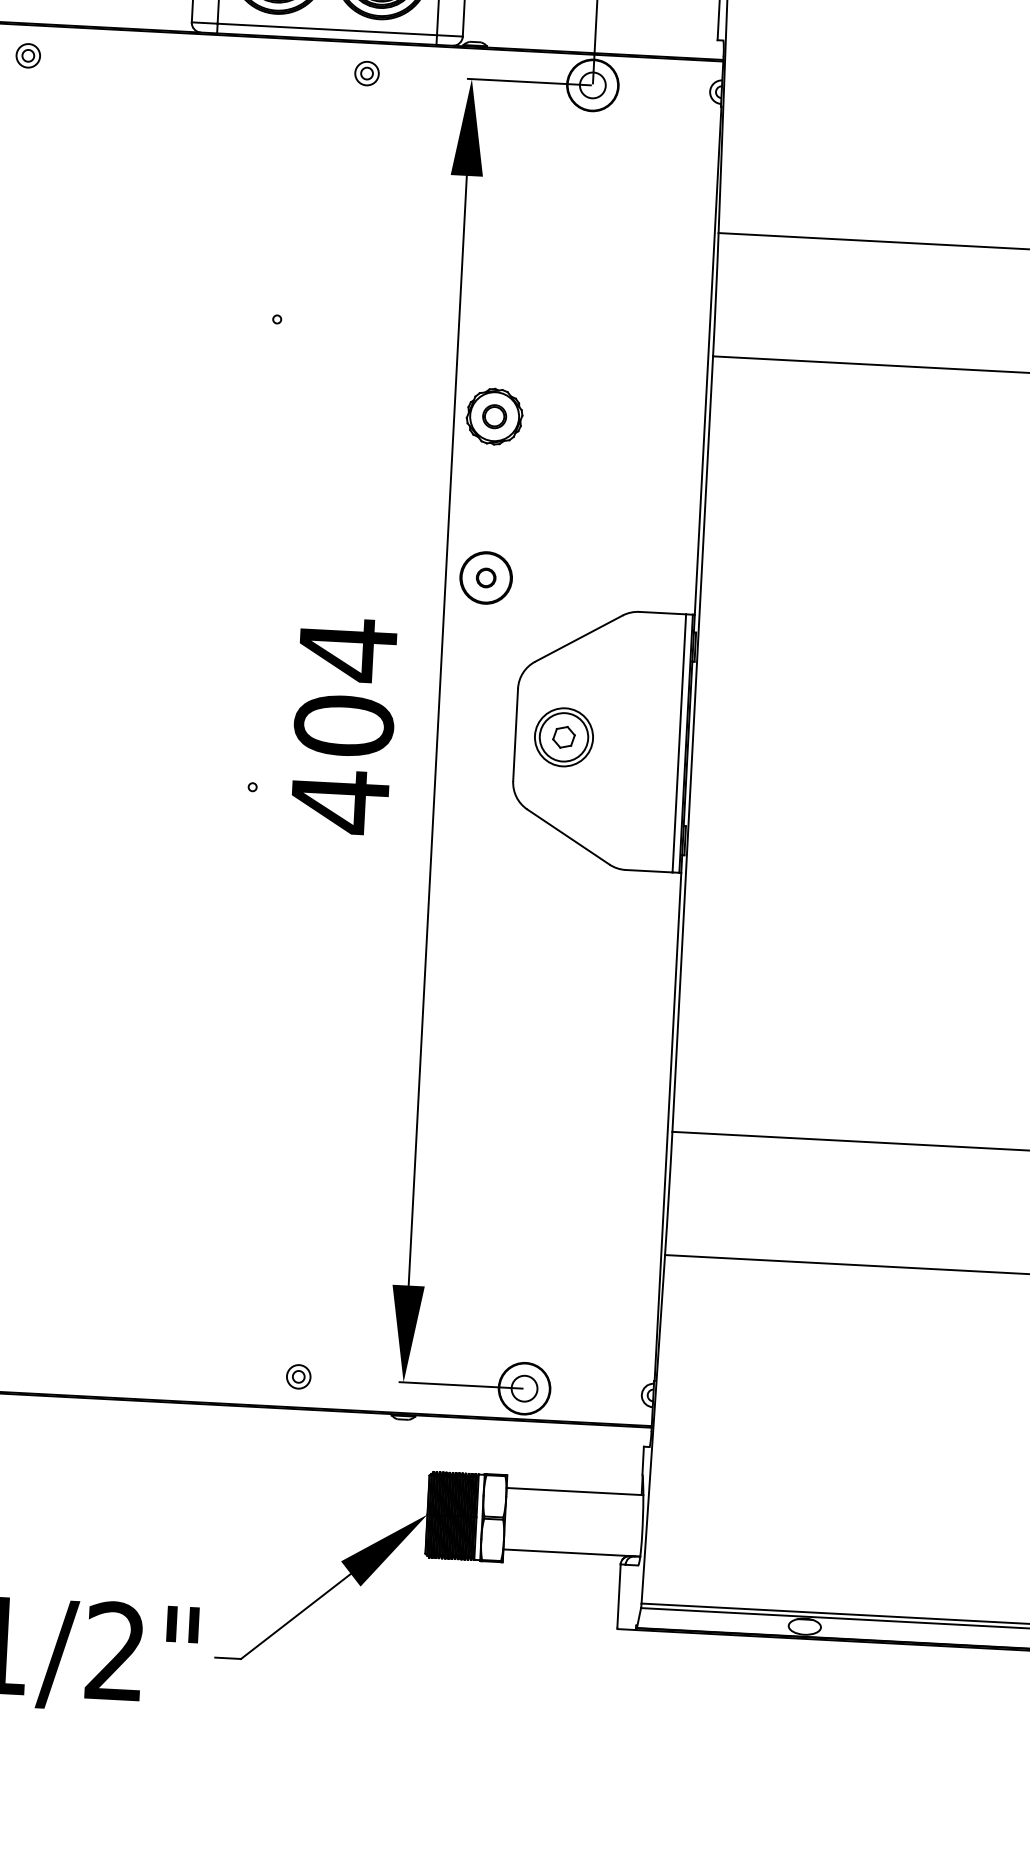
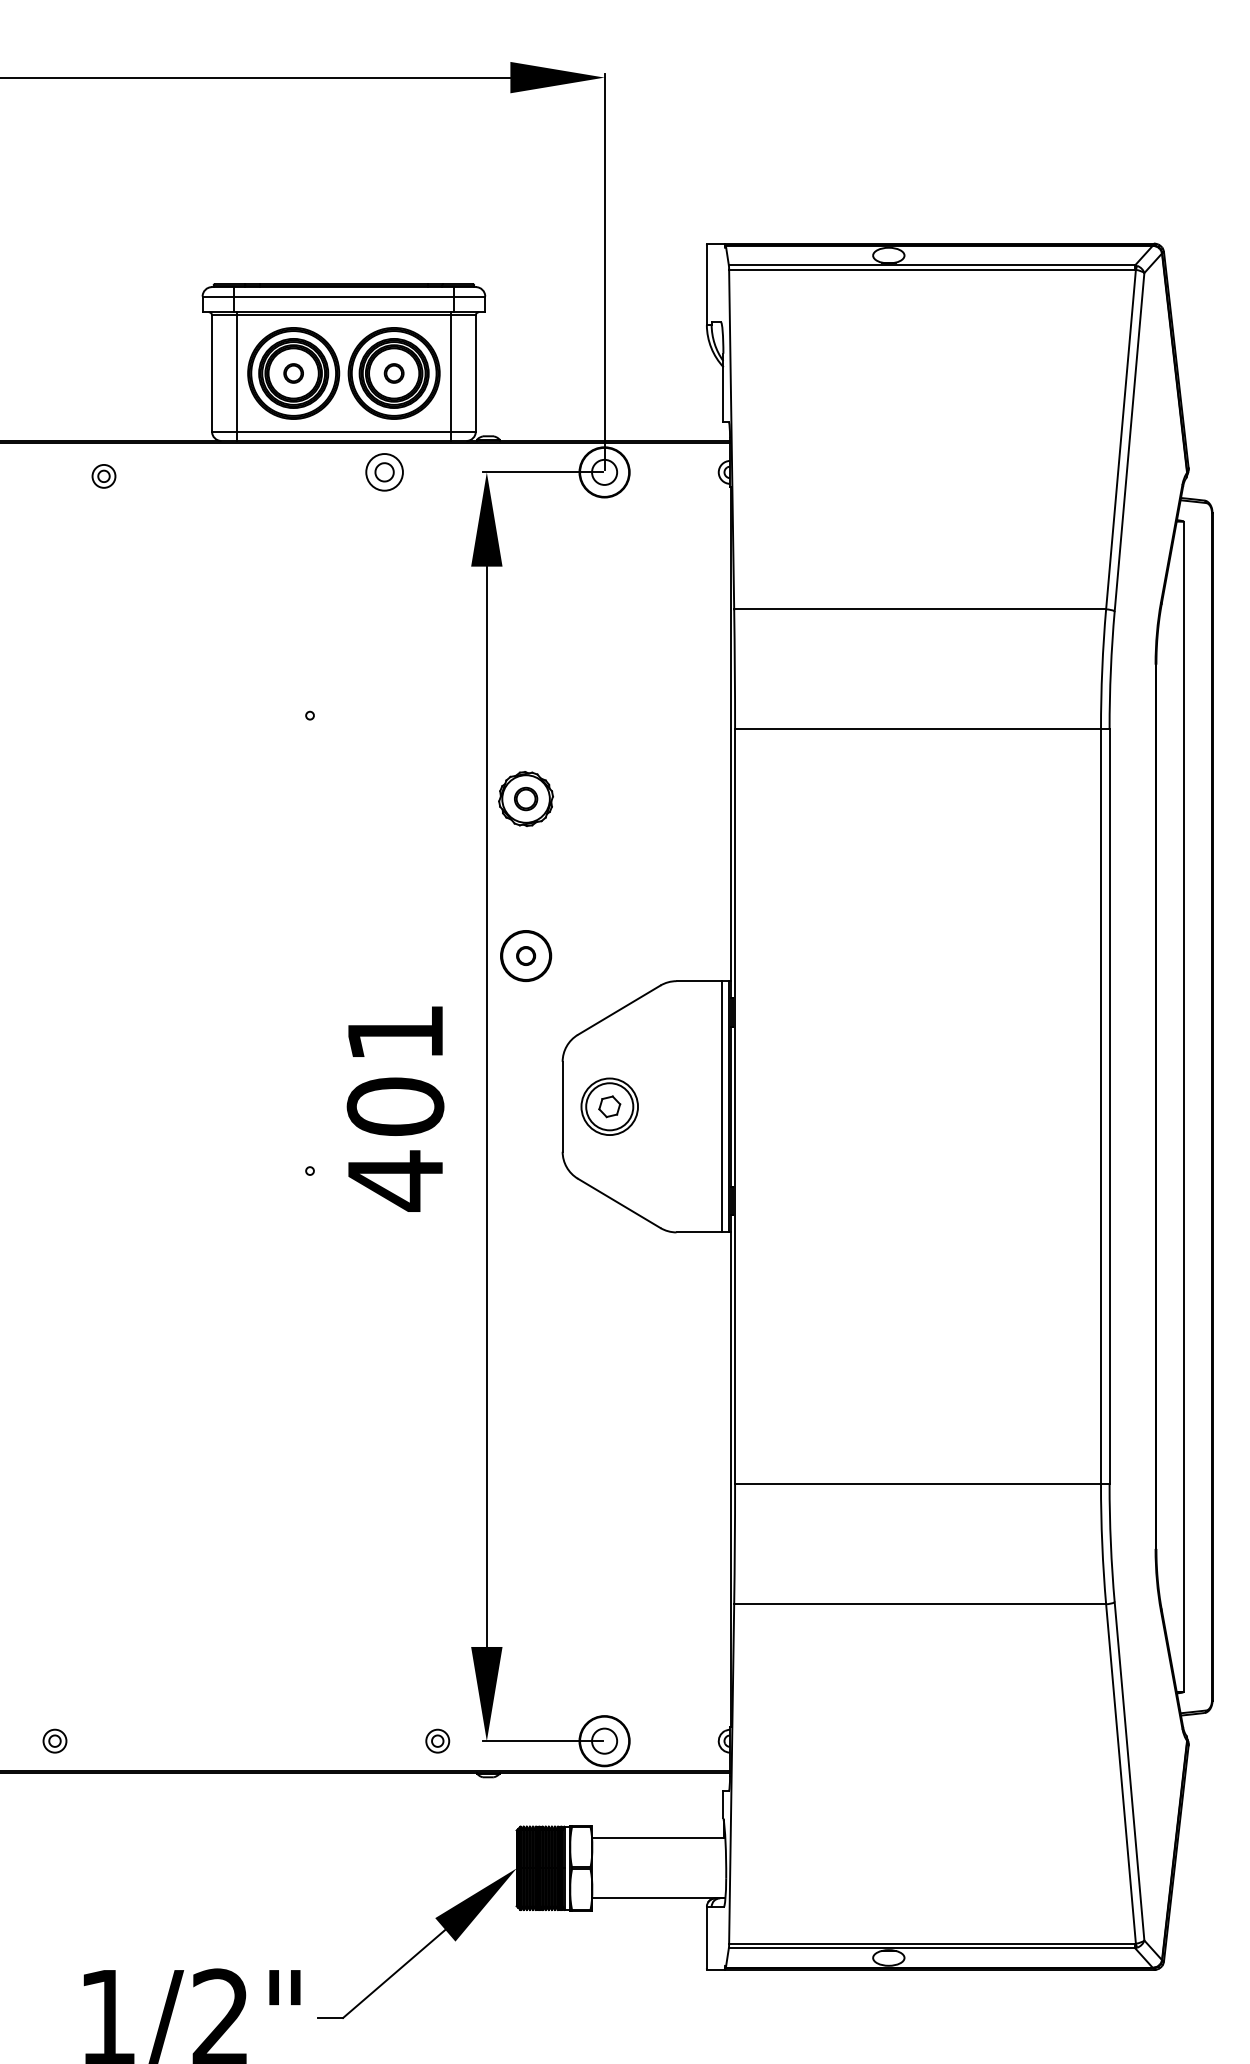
part: (27, 55) -> (103, 476), moved
part: (366, 73) -> (384, 472), size x1.6
text: (347, 650) -> (395, 1033), 404 -> 401
part: (298, 1376) -> (437, 1740), moved

